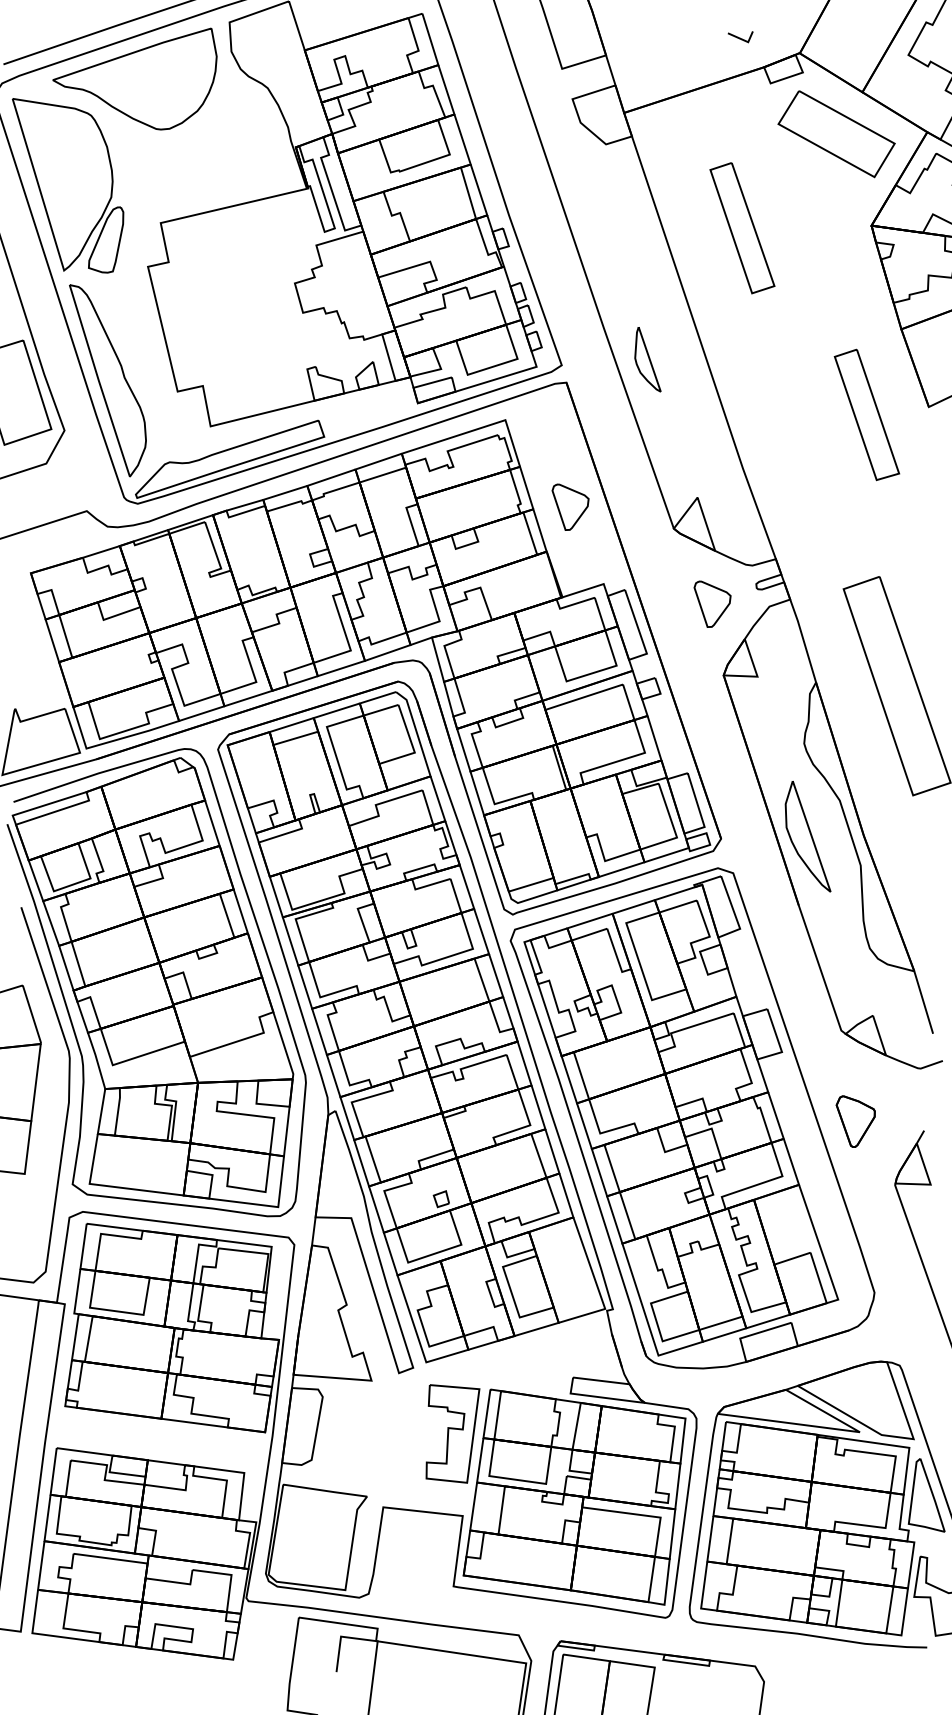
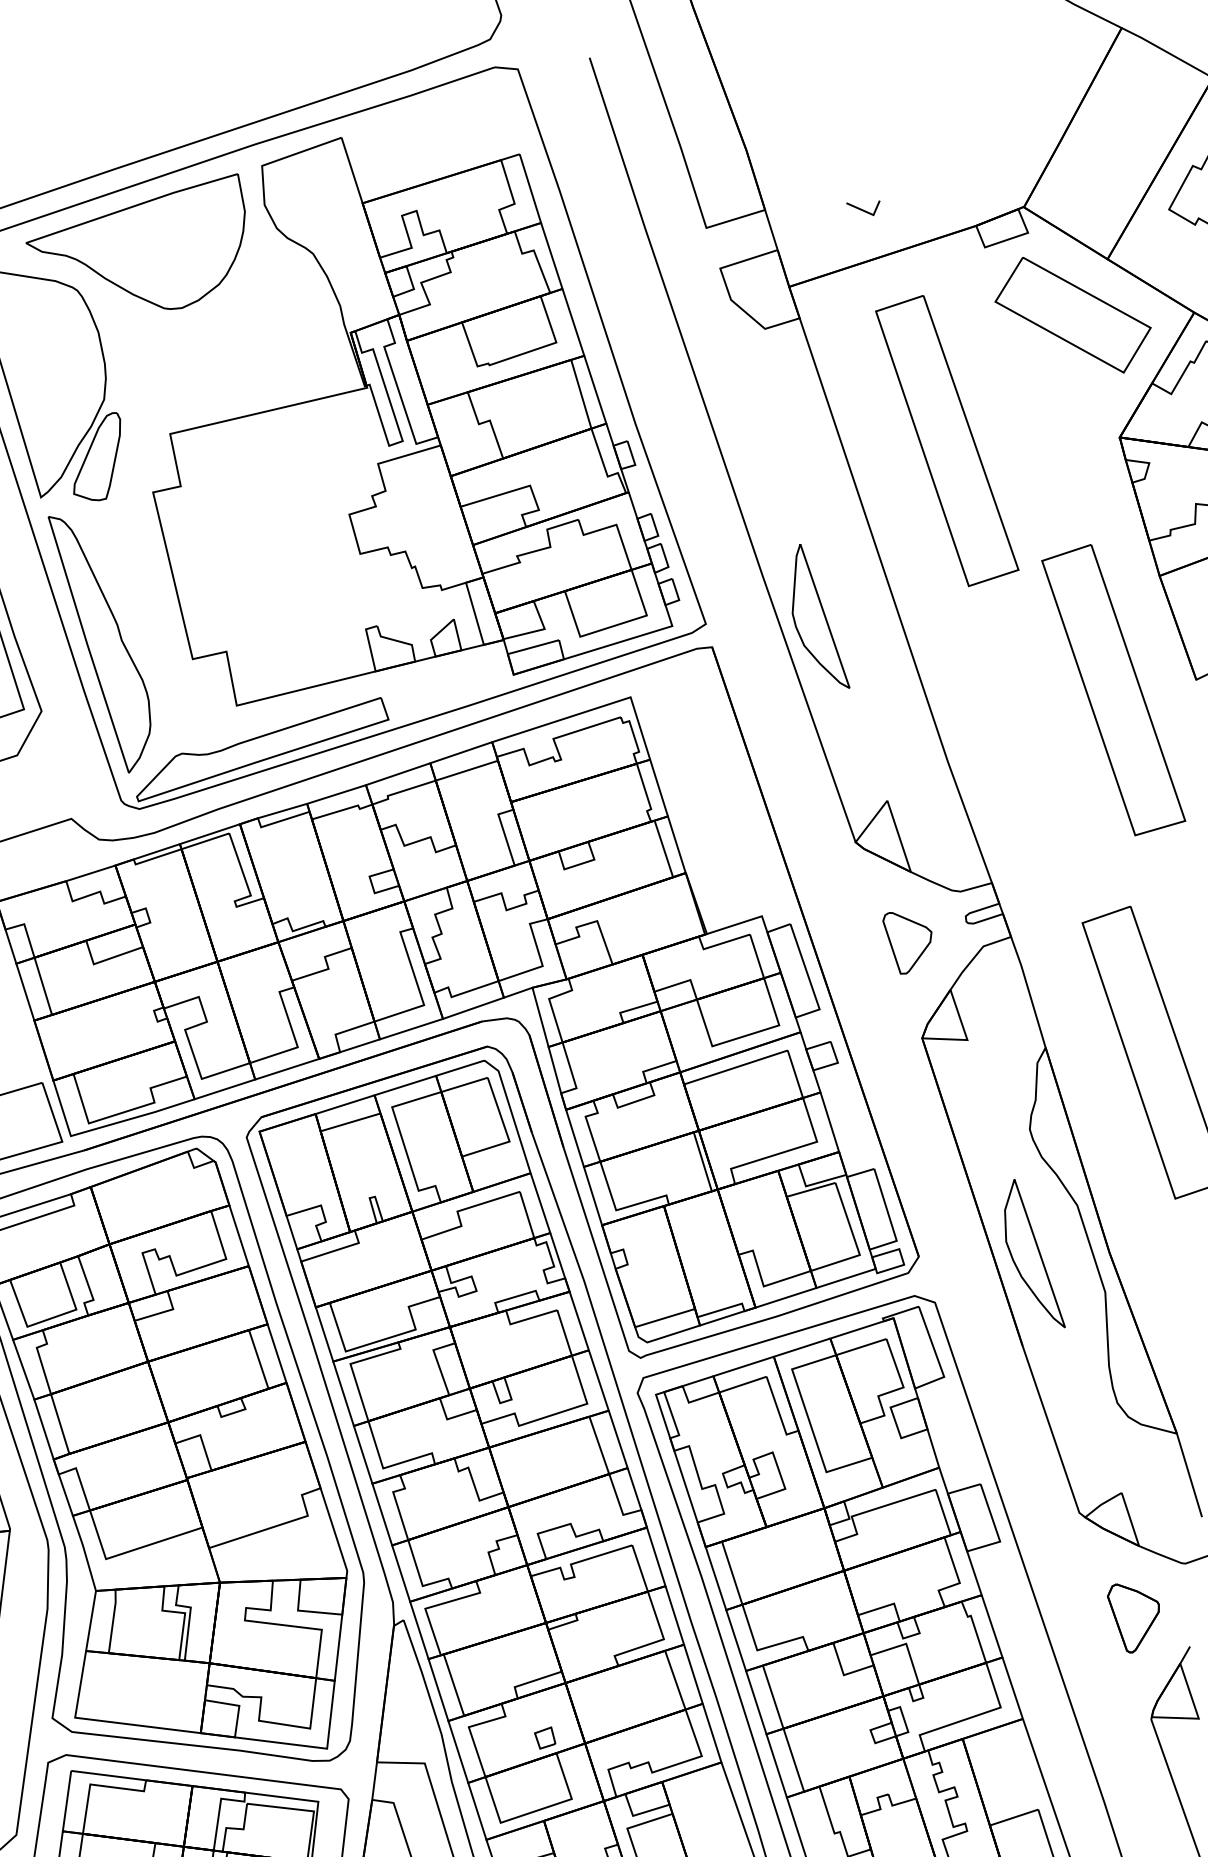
line: (740, 37) -> (863, 208), moved
part: (742, 227) -> (947, 439), size x1.67
part: (647, 359) -> (820, 616), size x1.67
part: (866, 414) -> (1113, 689), size x1.67
part: (570, 506) -> (717, 812), removed
part: (855, 1121) -> (1133, 1618), moved

